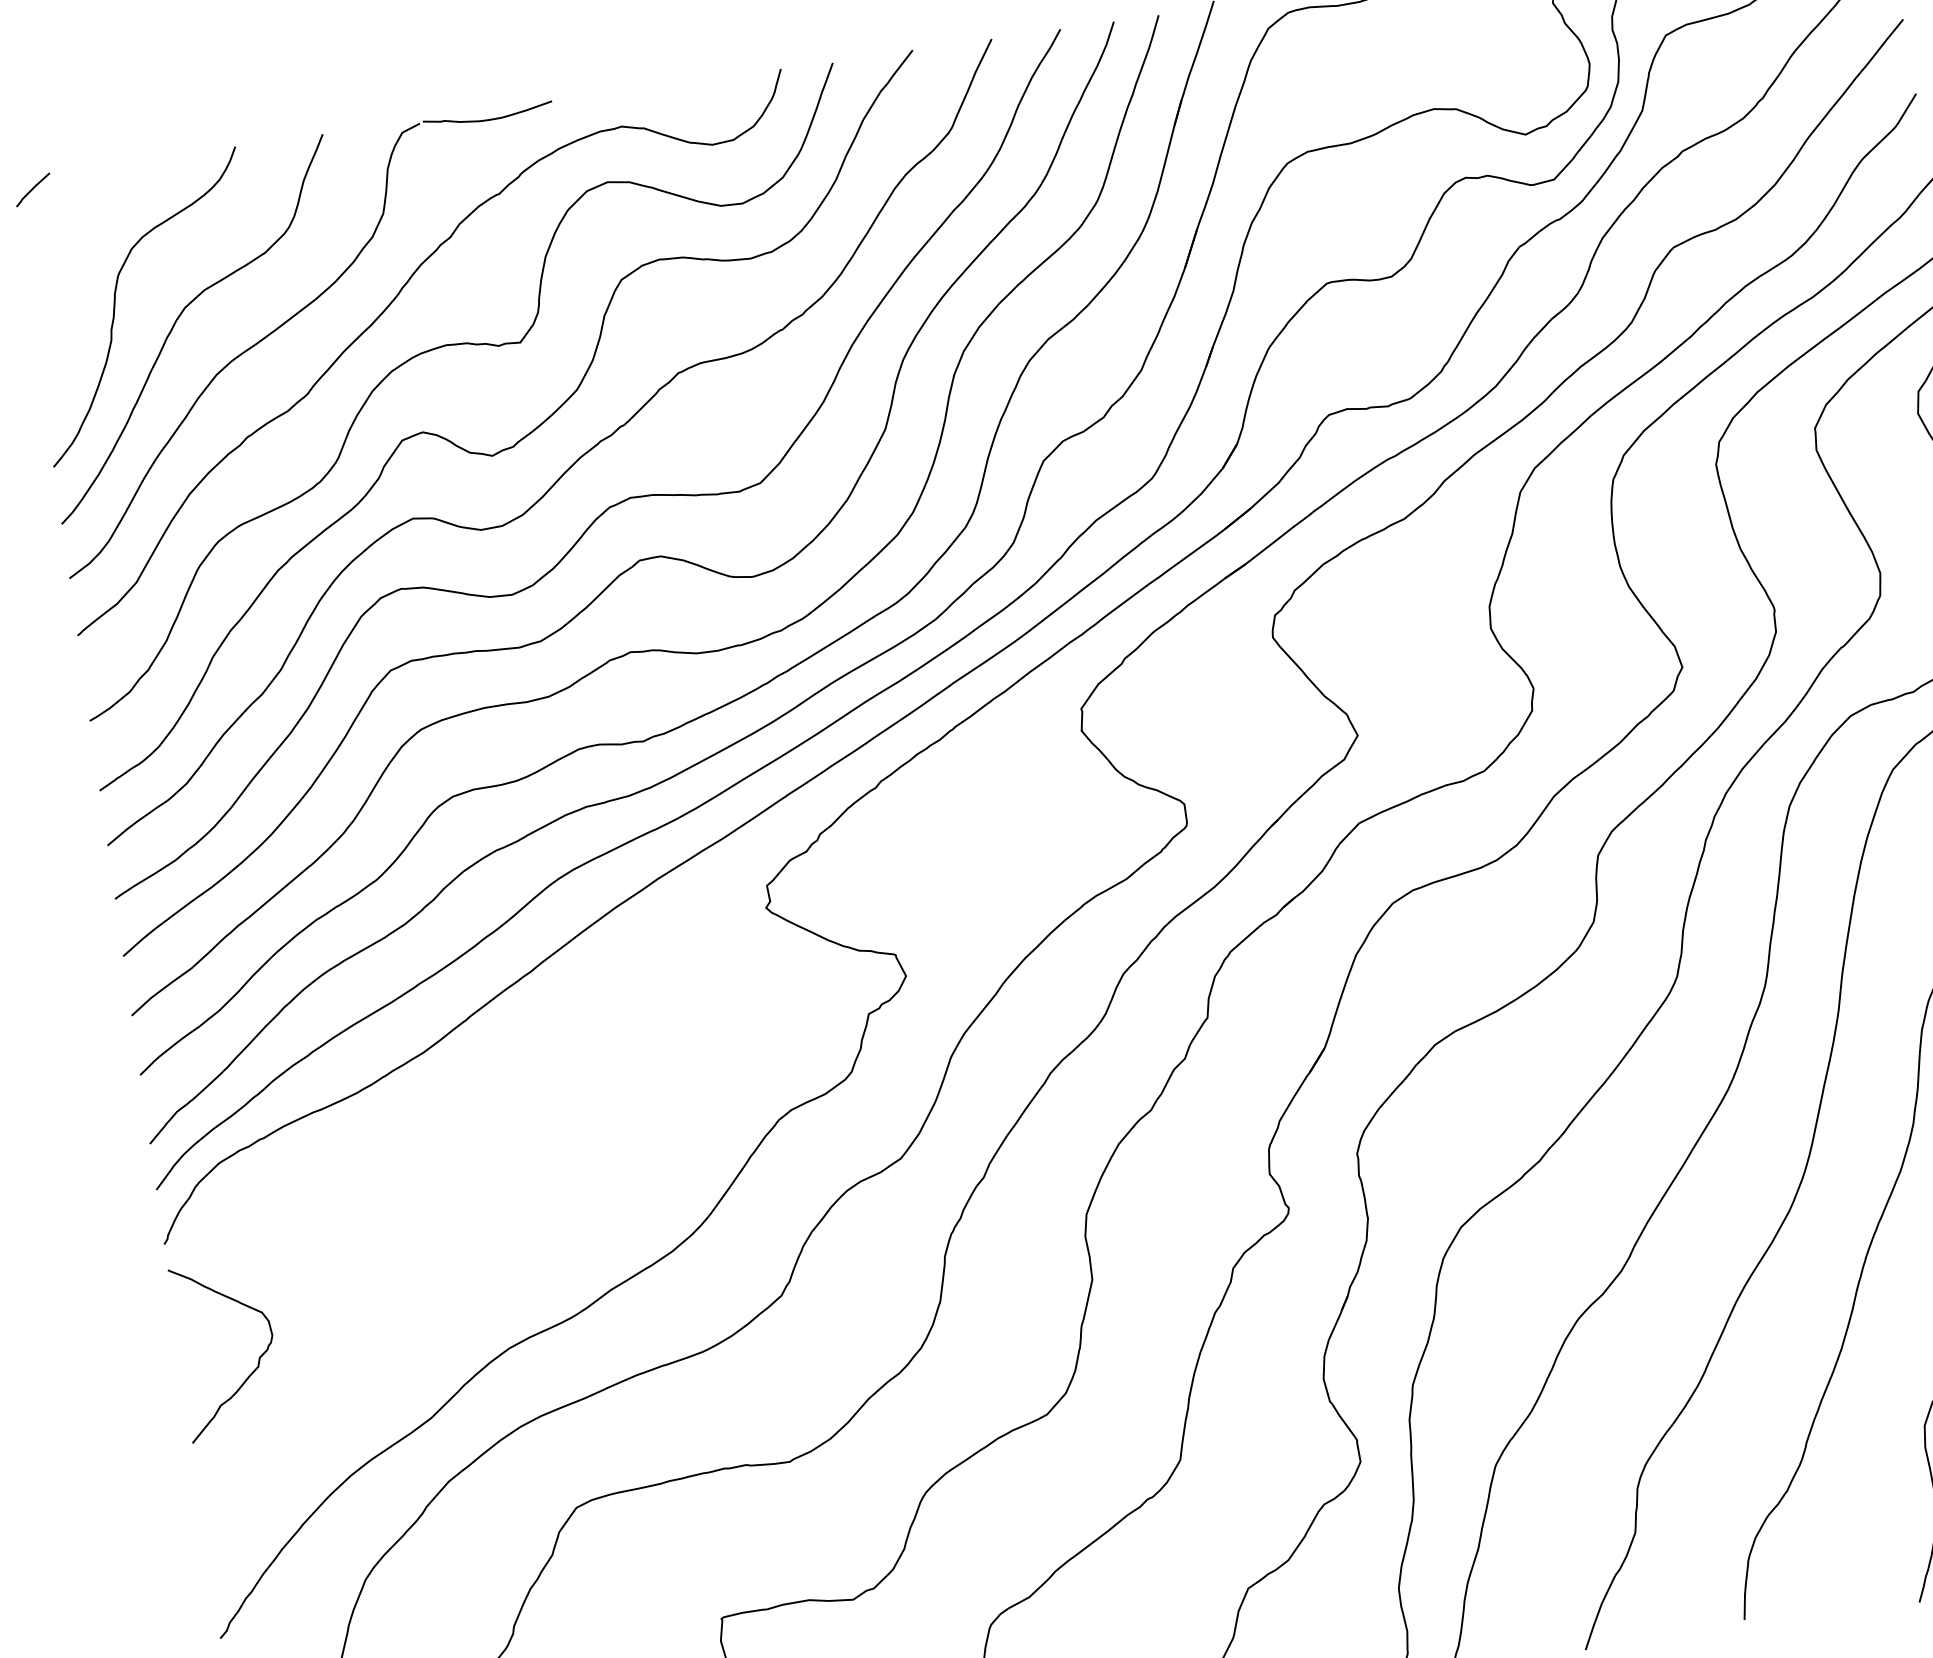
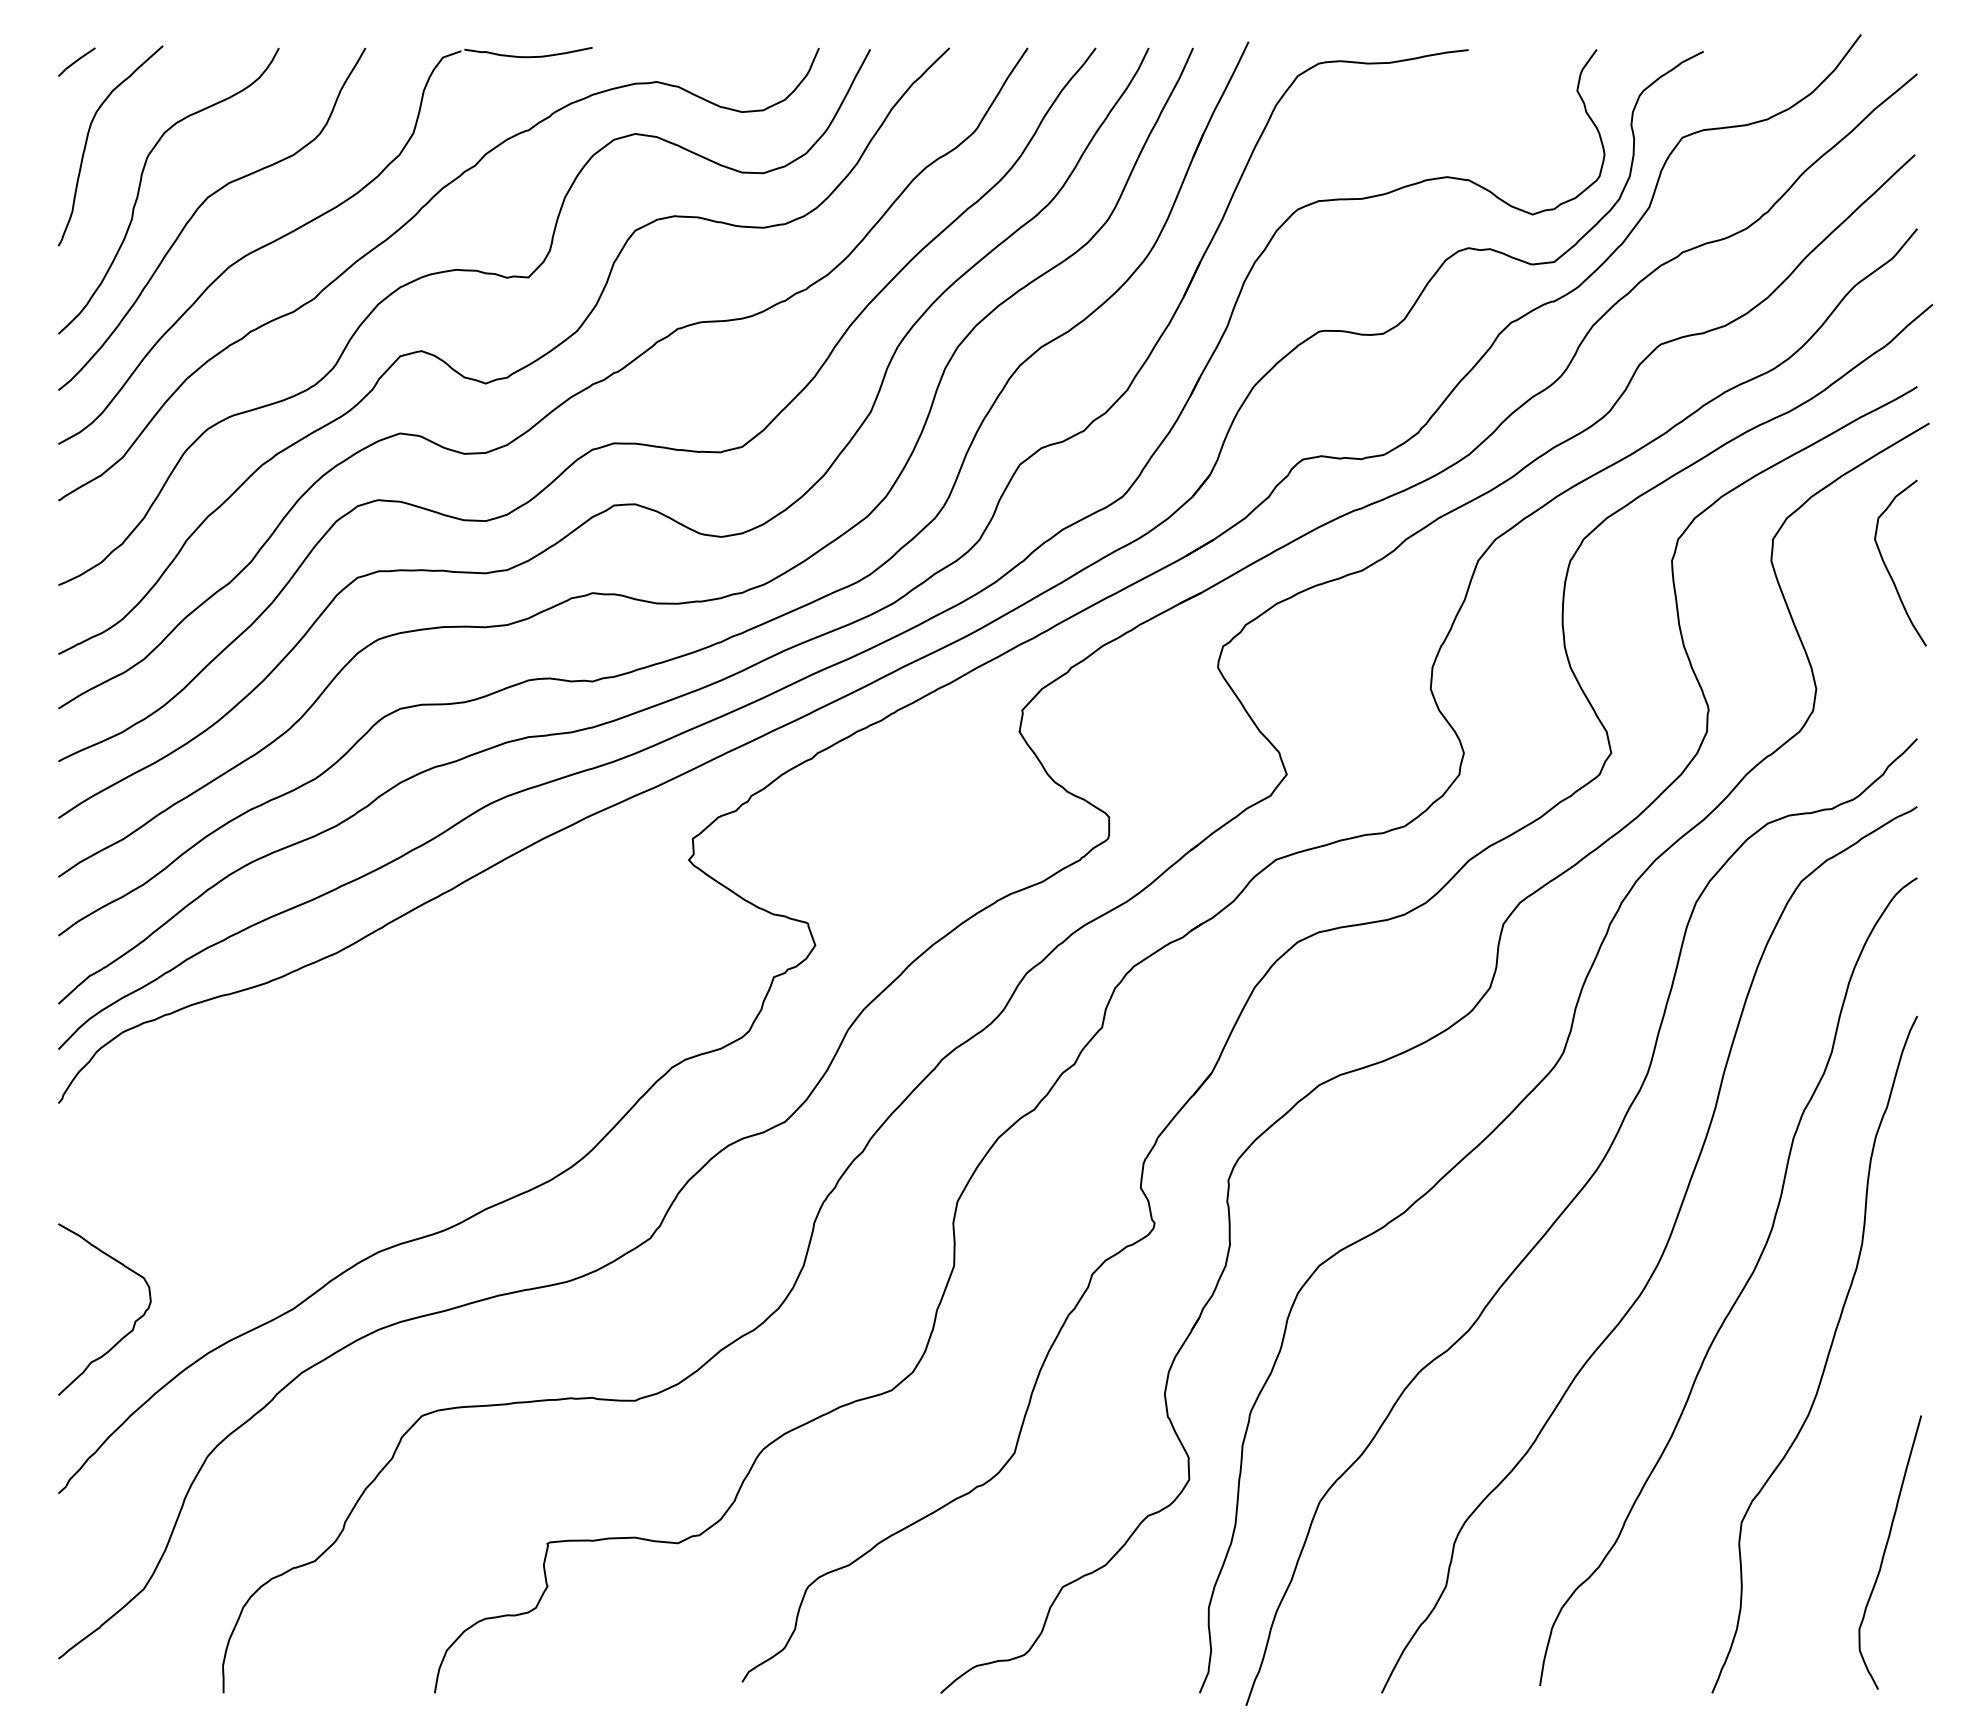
curve: (55, 269) -> (87, 142), added
curve: (258, 1357) -> (134, 1321), moved

